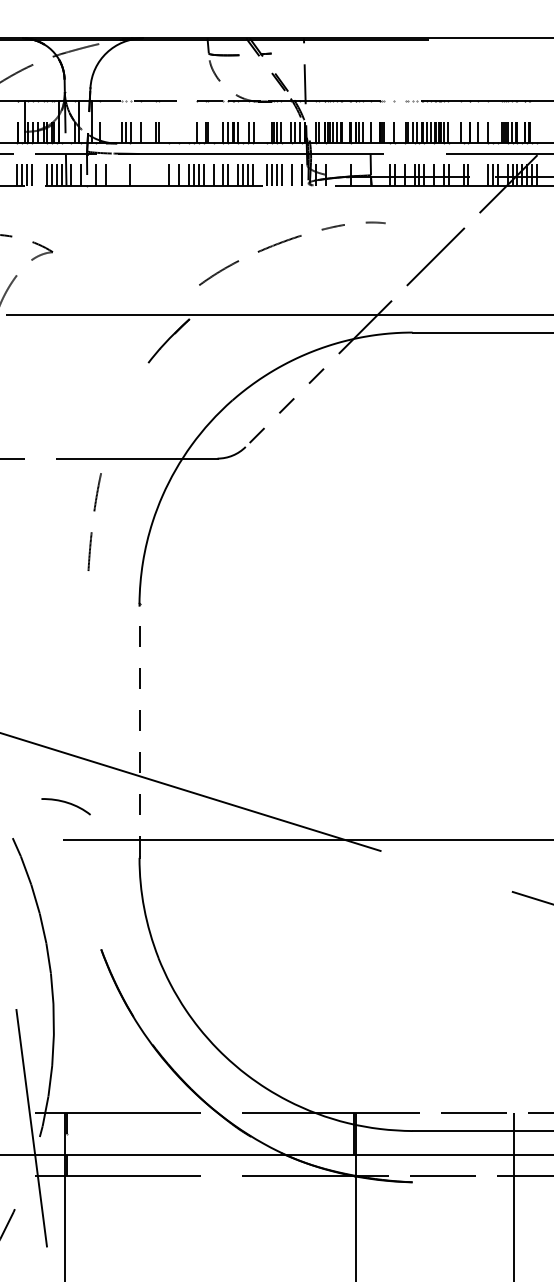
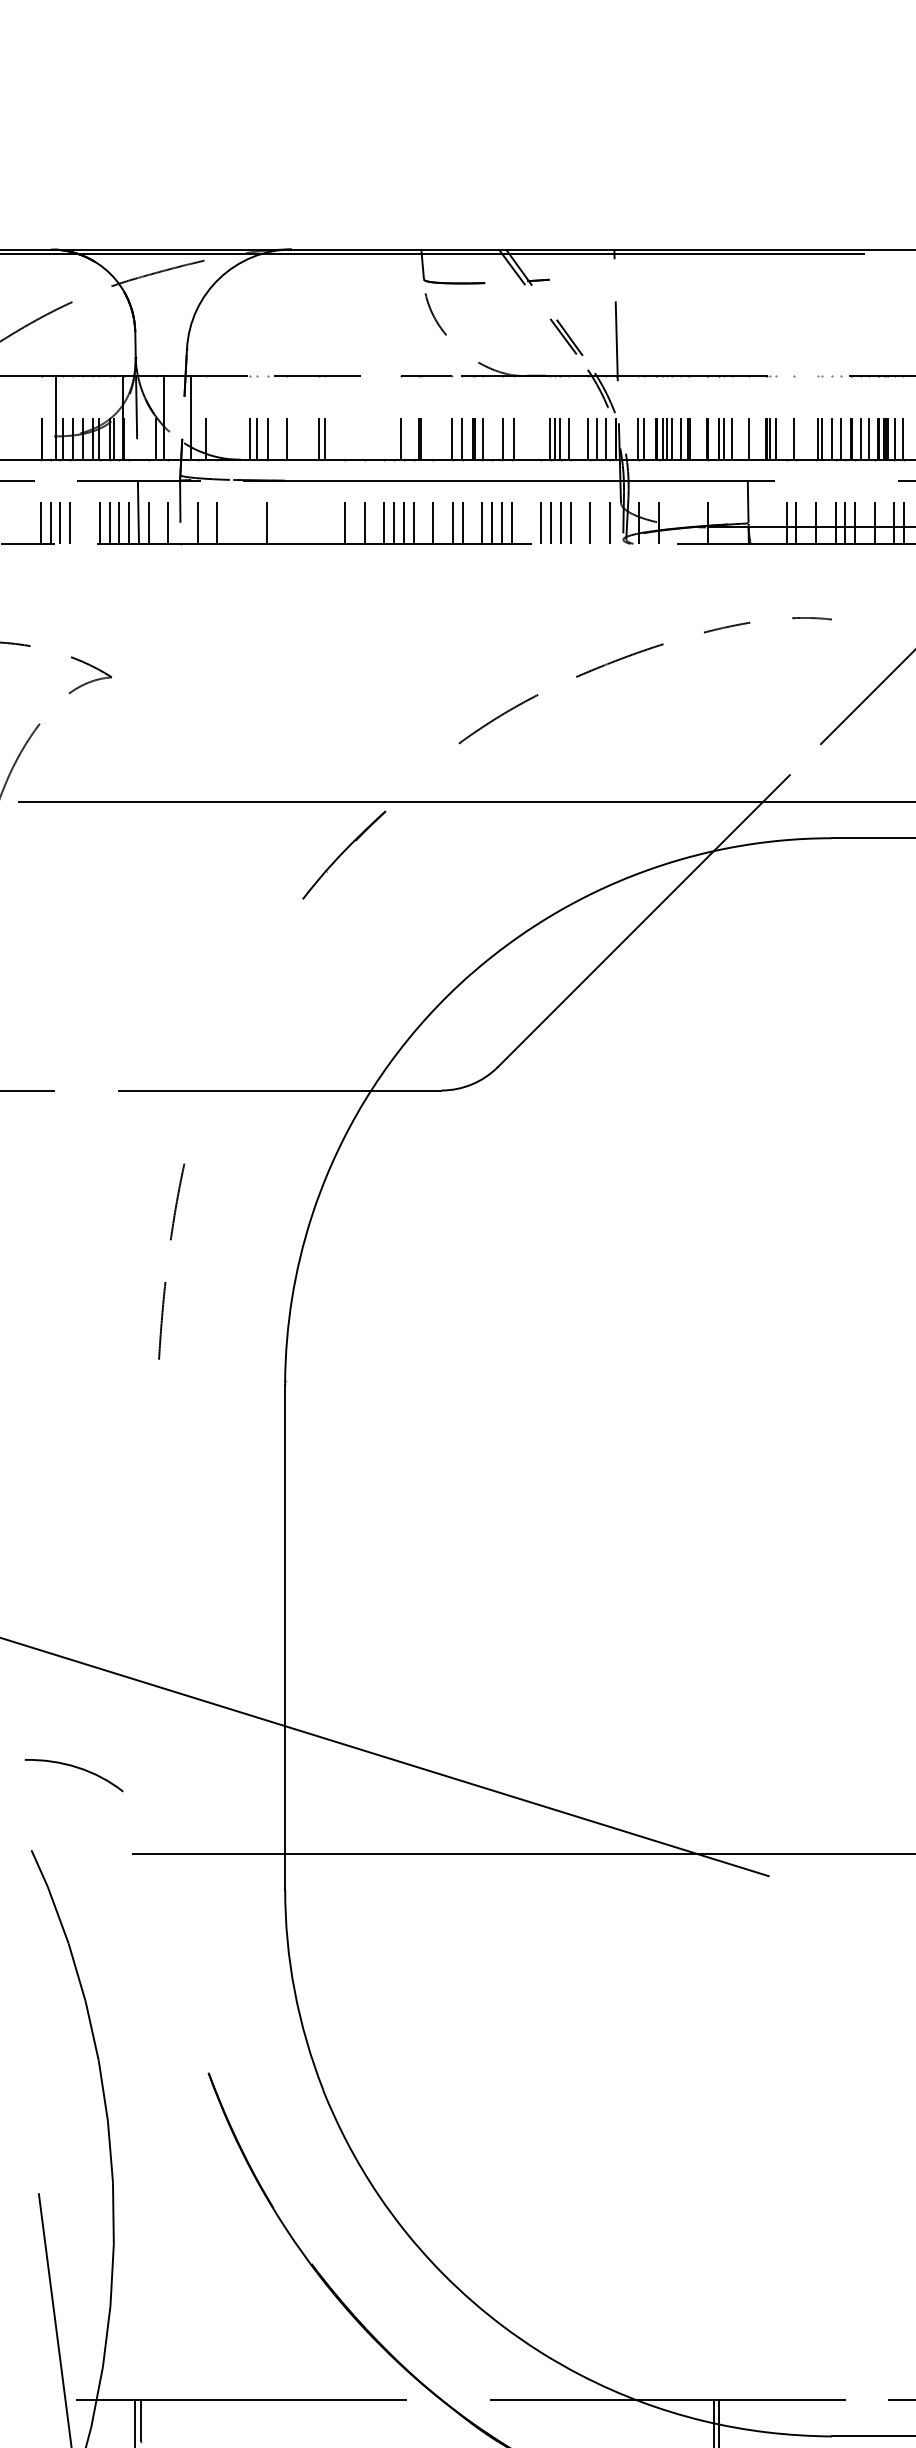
part: (287, 241) -> (635, 655), moved
line: (299, 393) -> (605, 960), dashed -> solid
curve: (94, 511) -> (171, 1240), moved
line: (139, 731) -> (285, 1636), dashed -> solid
curve: (65, 803) -> (72, 1768), moved

